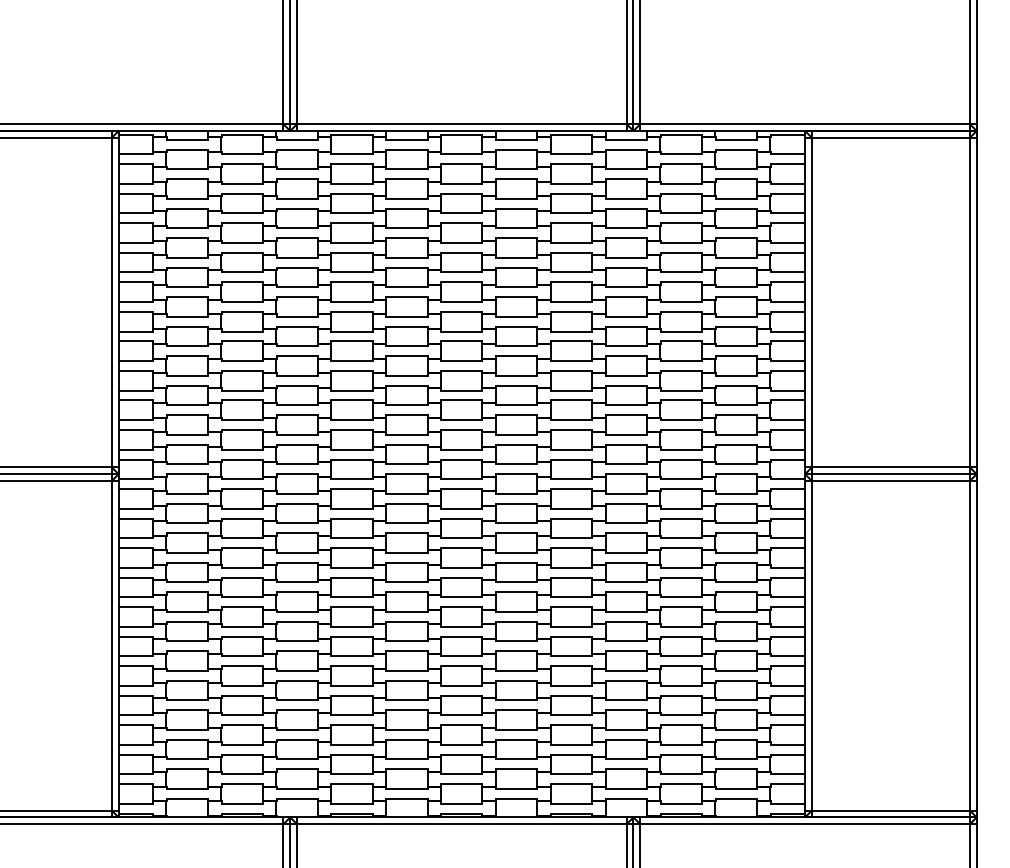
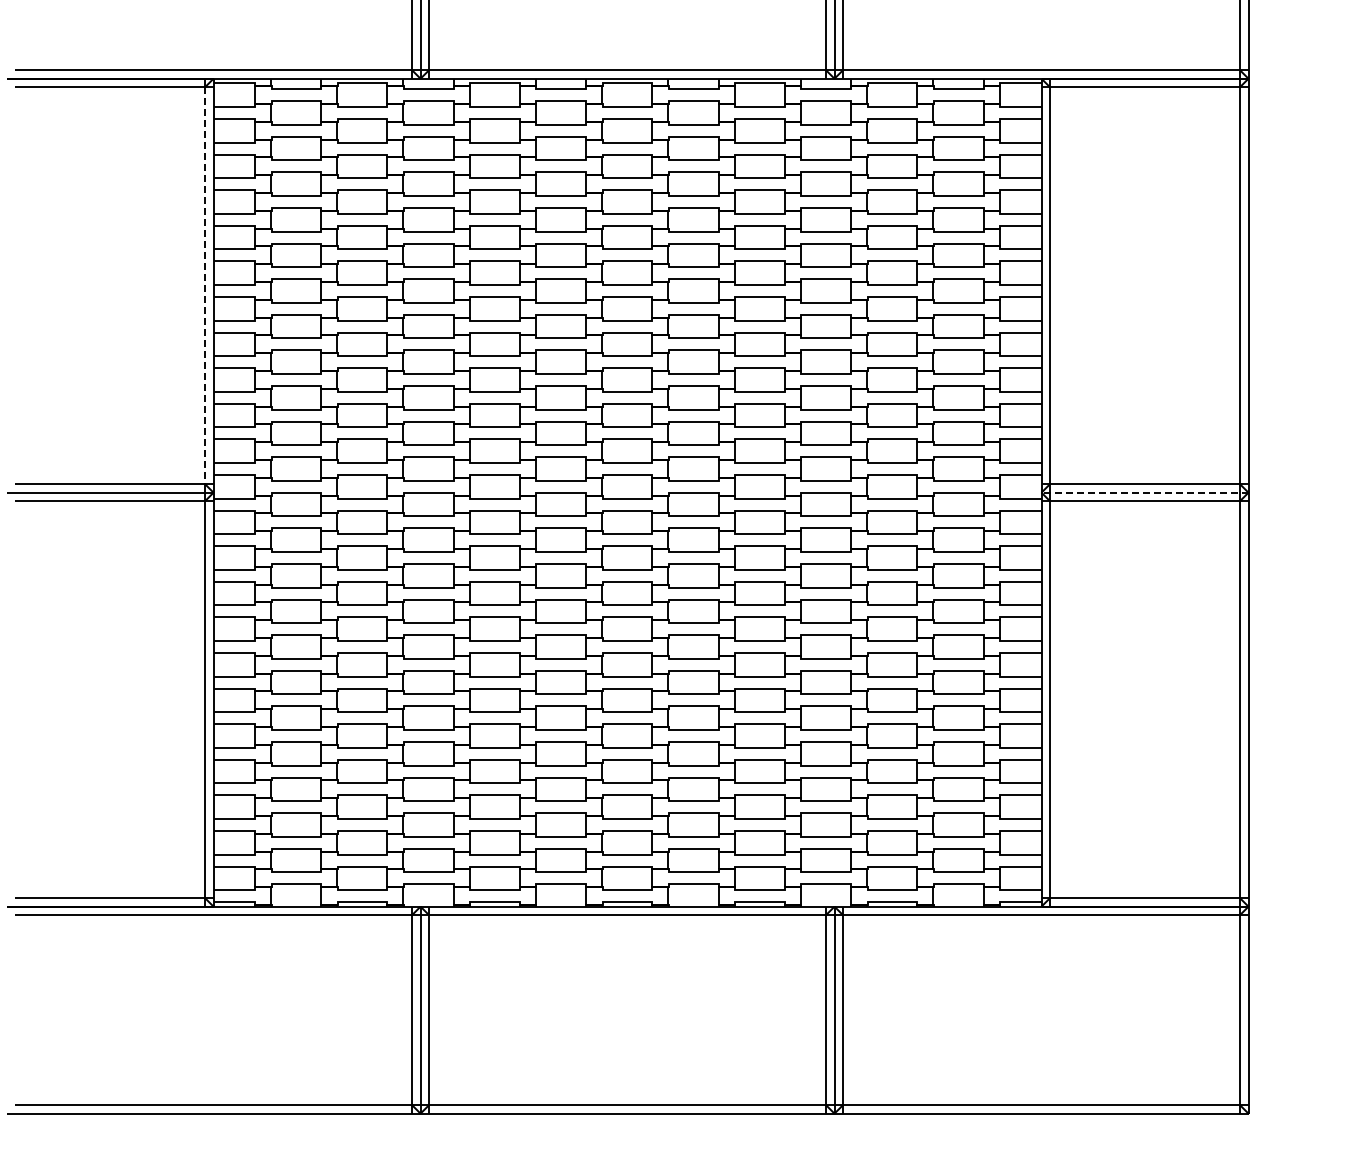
line: (111, 302) -> (205, 285), solid -> dashed
line: (890, 474) -> (1144, 492), solid -> dashed

